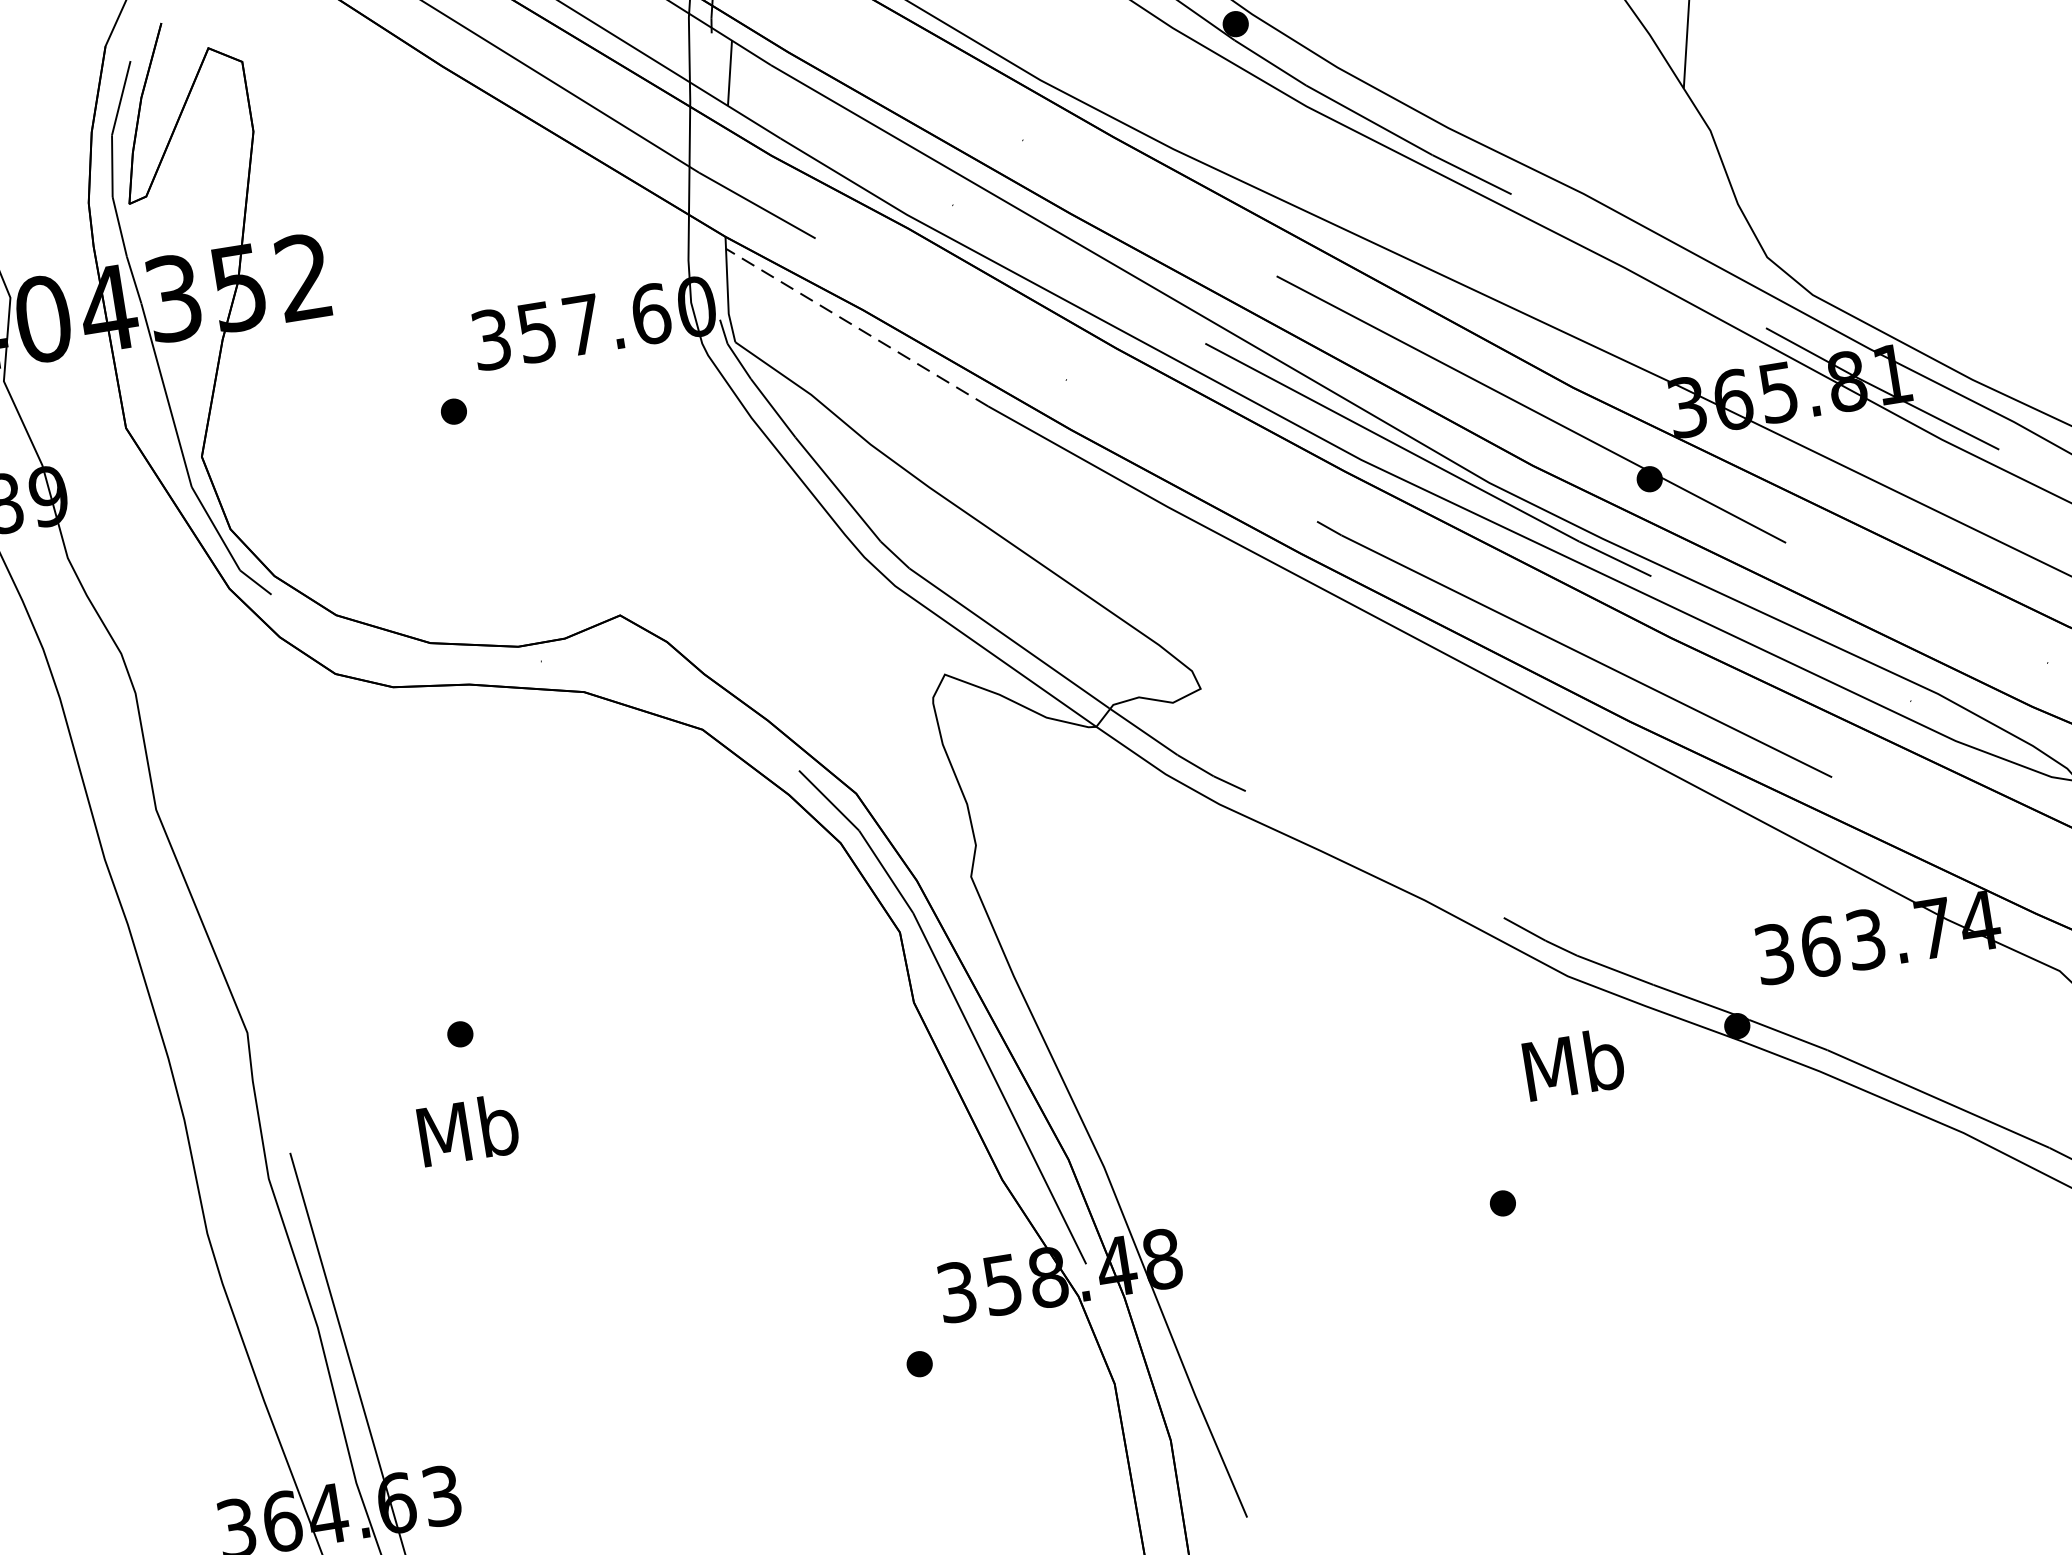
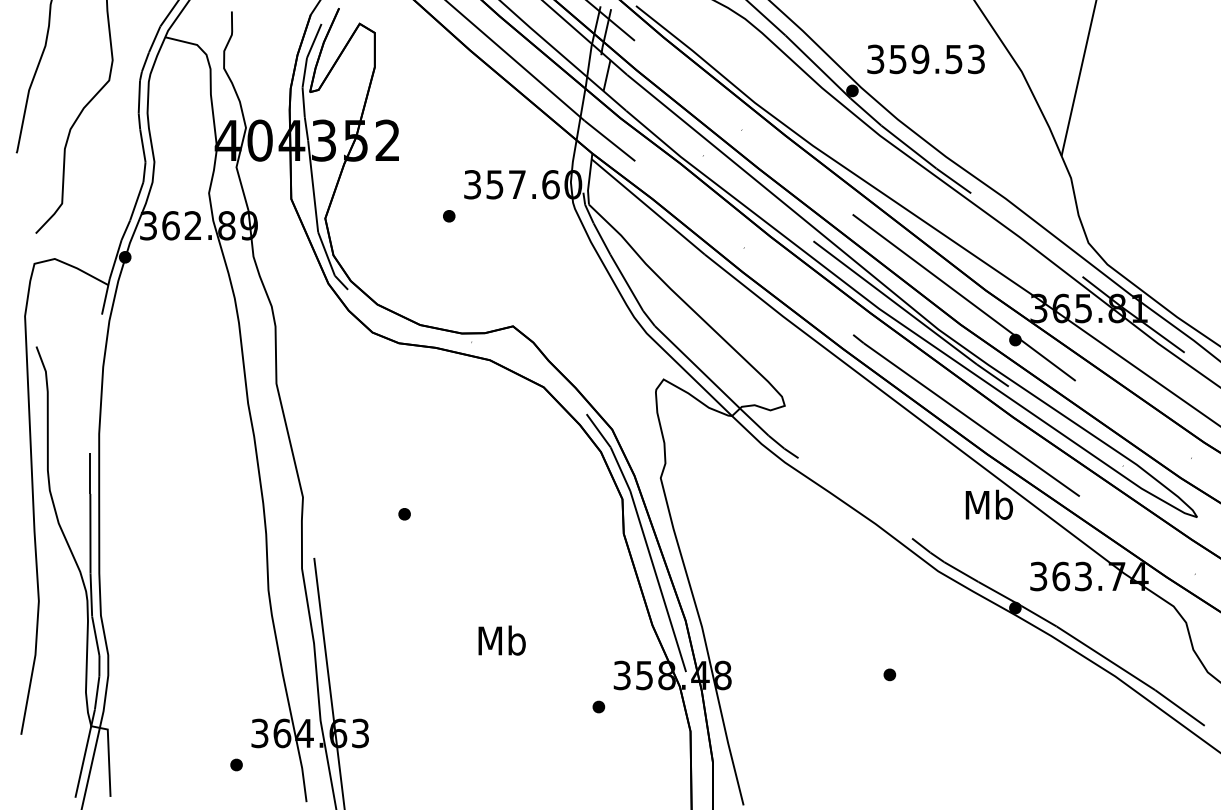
line: (857, 326) -> (648, 206), dashed -> solid
text: (1571, 1063) -> (988, 504), moved
text: (467, 1129) -> (501, 640), moved

